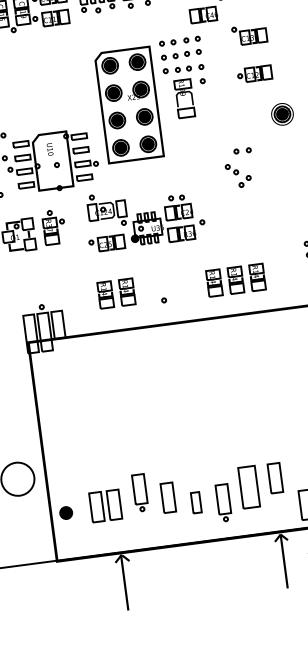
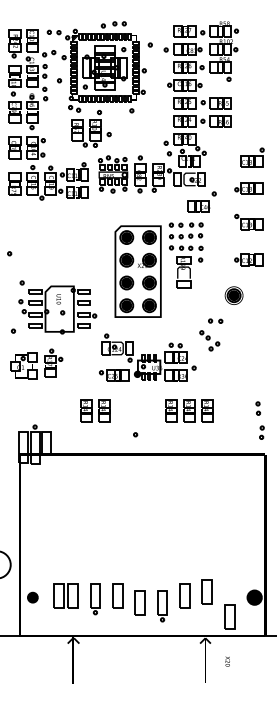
part: (249, 33) -> (248, 221), moved
part: (254, 73) -> (248, 259), moved
part: (153, 99) -> (158, 269), moved
part: (281, 114) -> (233, 295), moved
part: (144, 216) -> (147, 357), moved
part: (236, 279) -> (189, 410), moved
part: (116, 292) -> (95, 410), moved
part: (248, 486) -> (184, 595), size x0.71
part: (140, 493) -> (95, 599), moved
part: (195, 501) -> (139, 602), size x1.43

